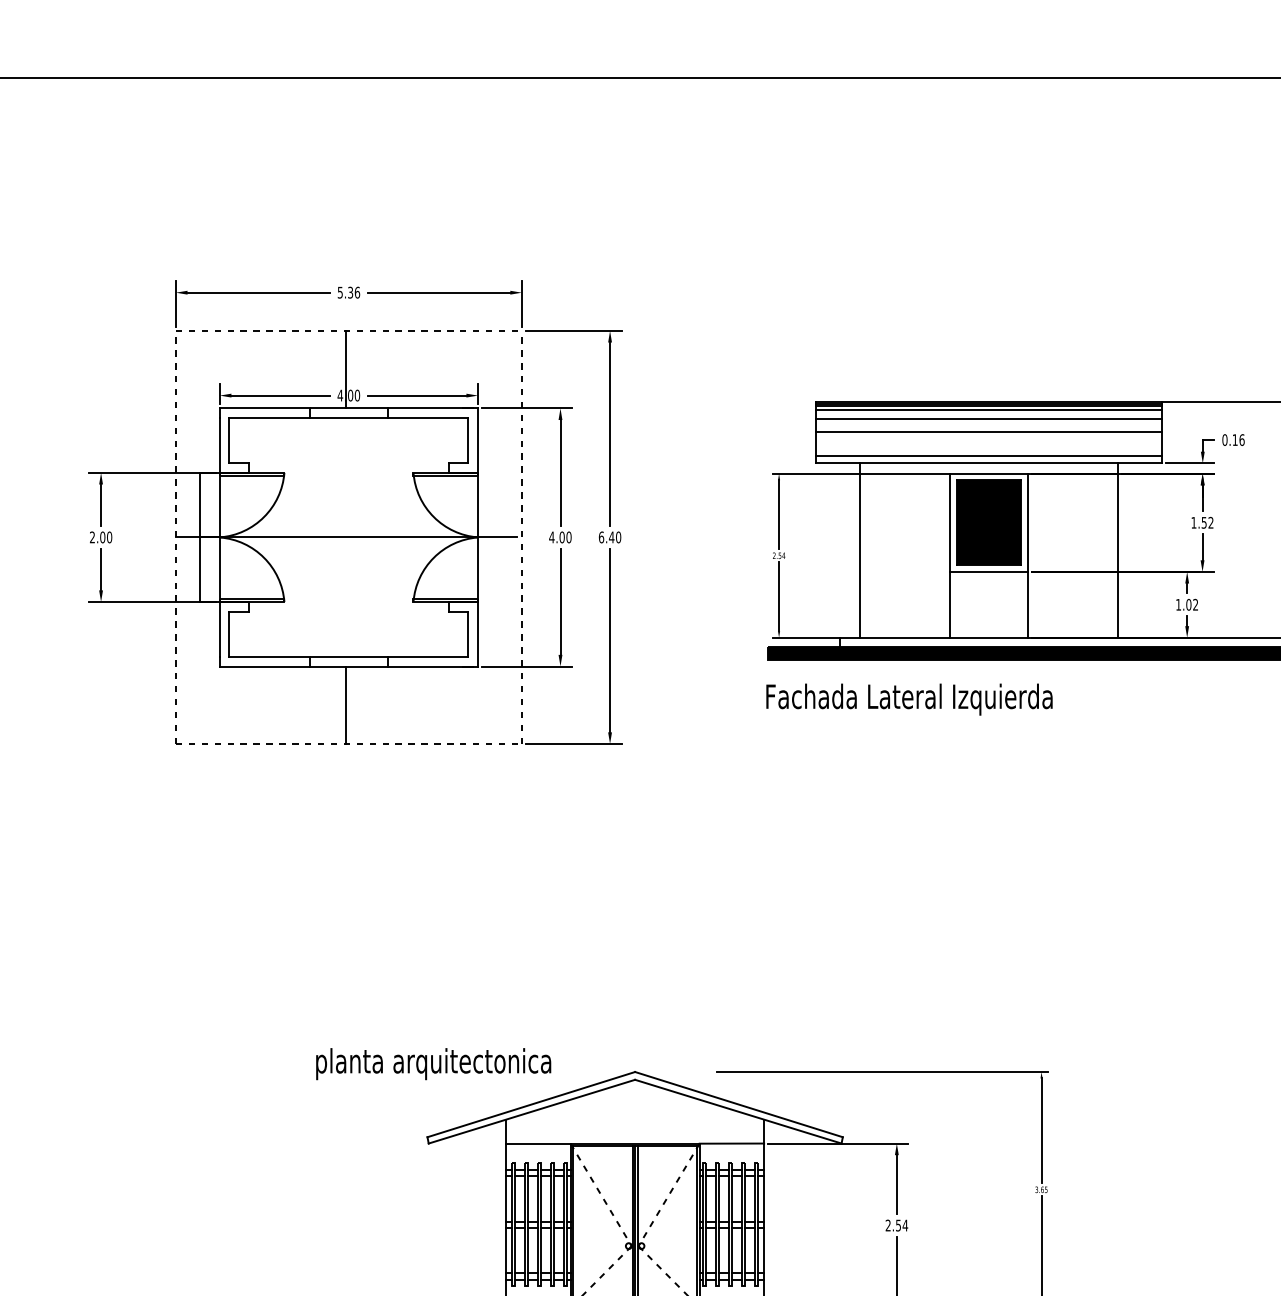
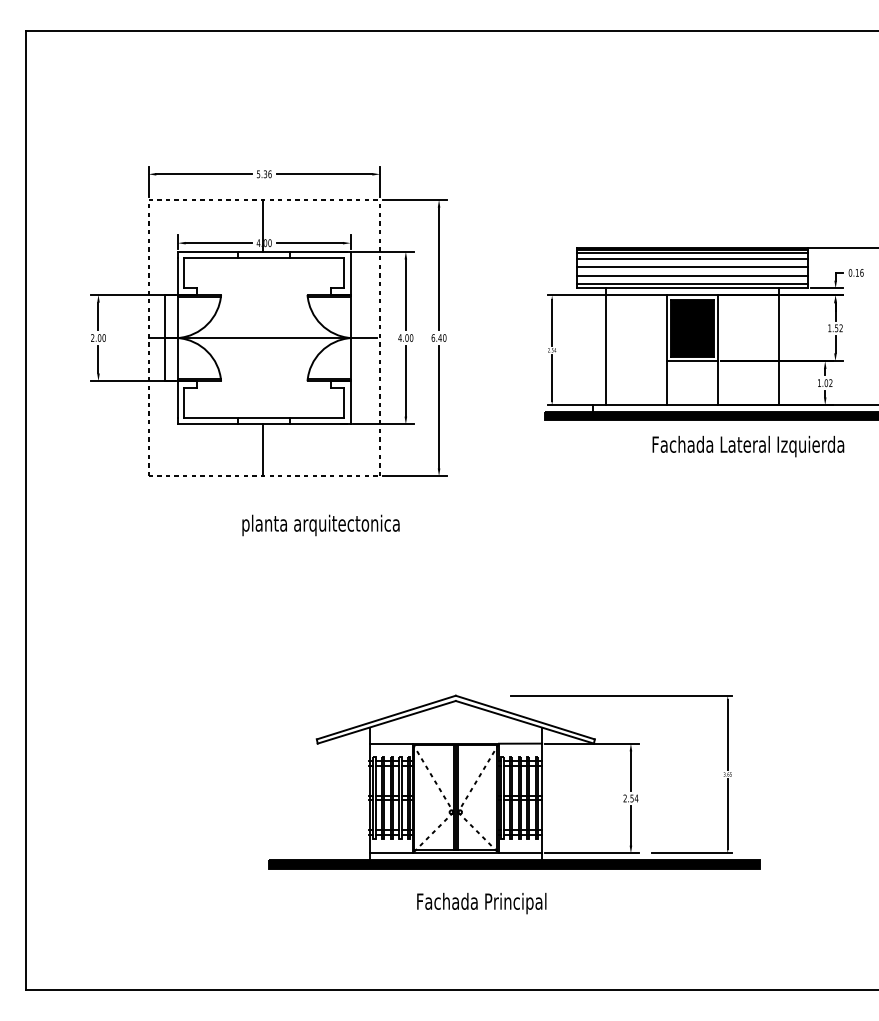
line: (988, 445) -> (692, 276), added
text: (909, 699) -> (748, 446), moved
text: (432, 1064) -> (320, 525), moved

